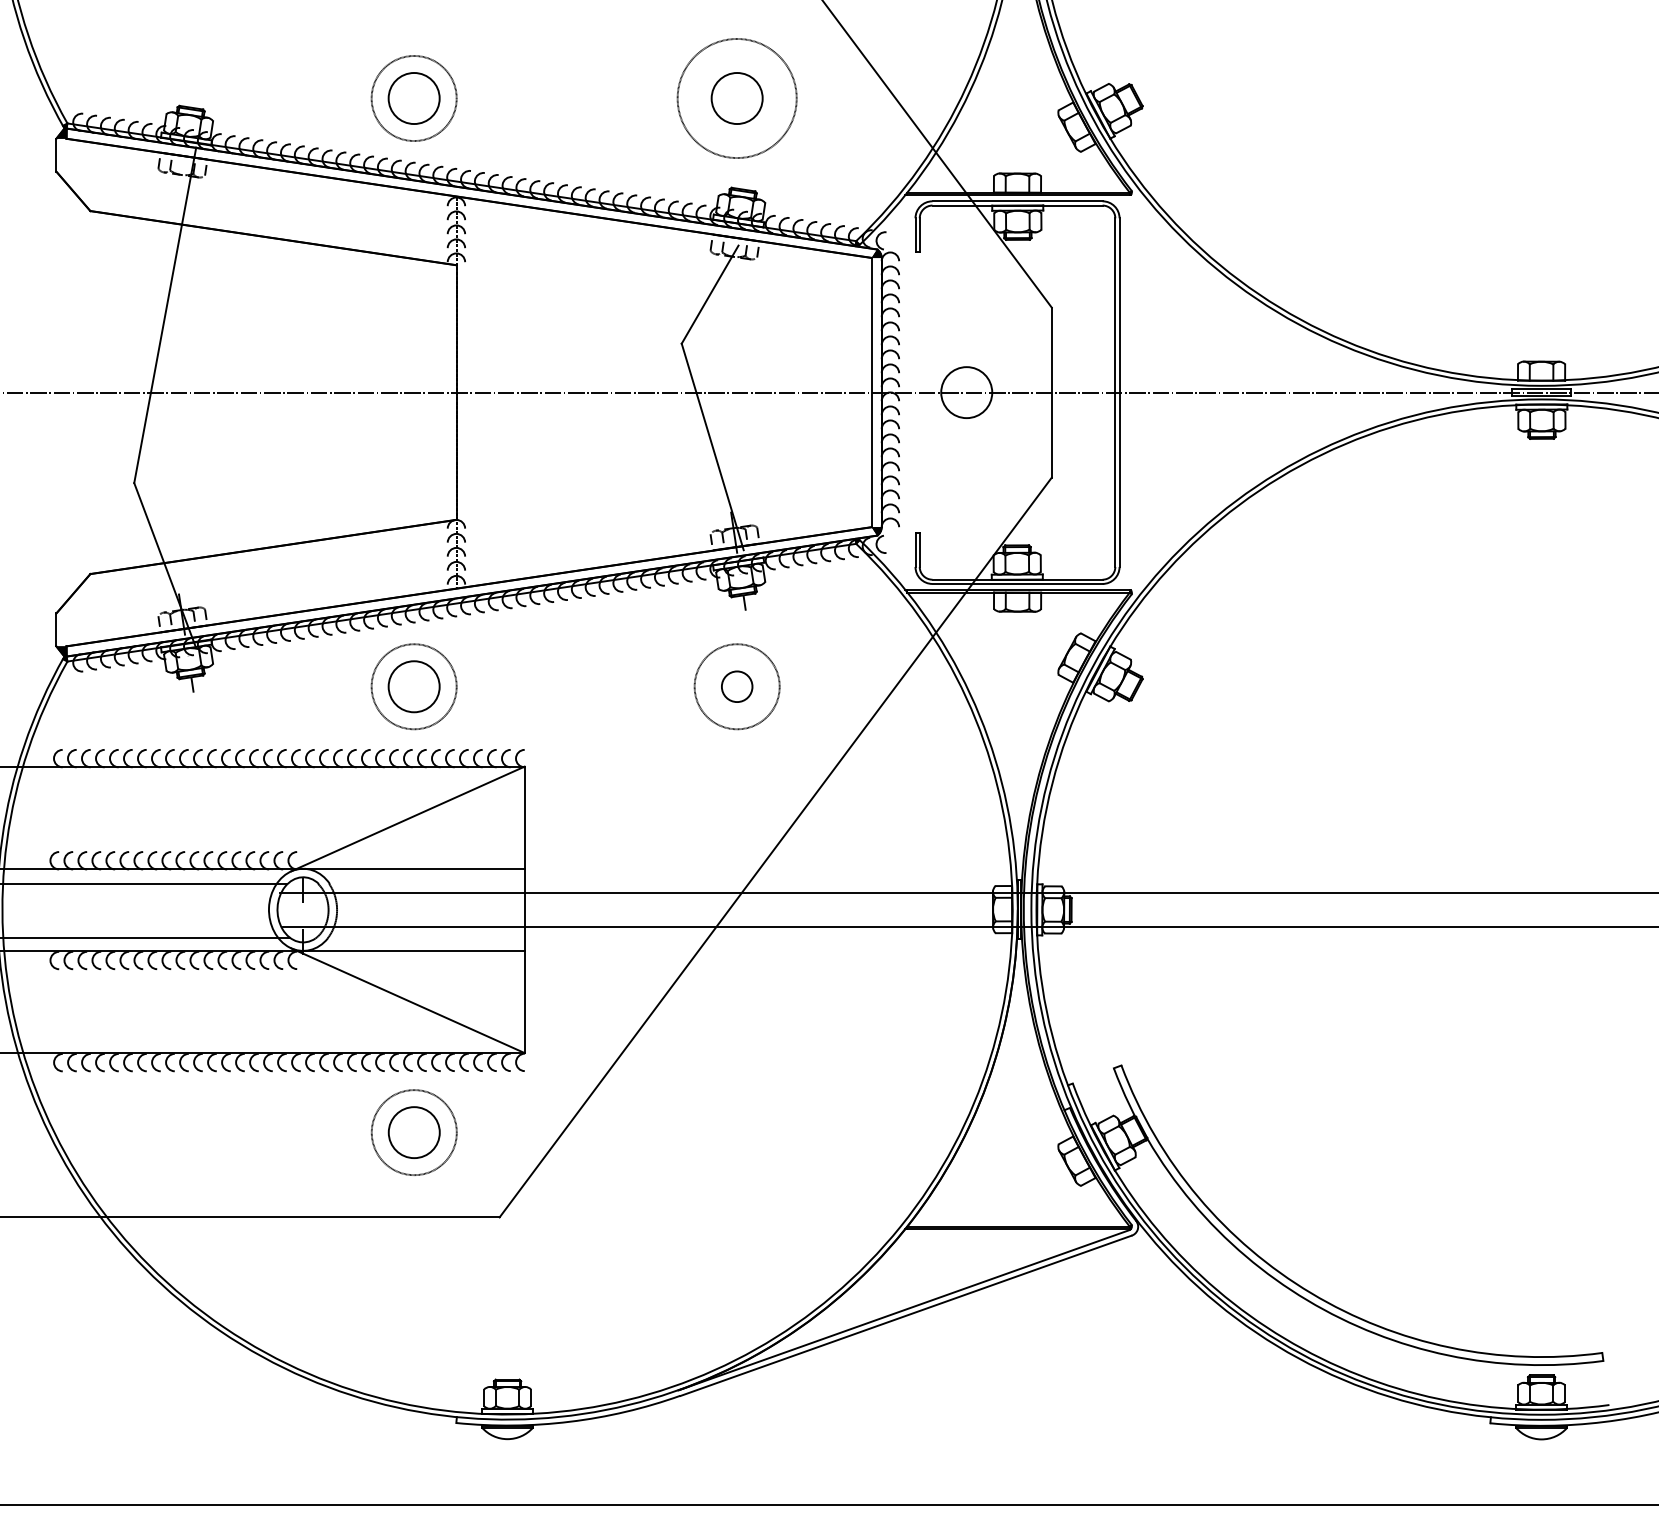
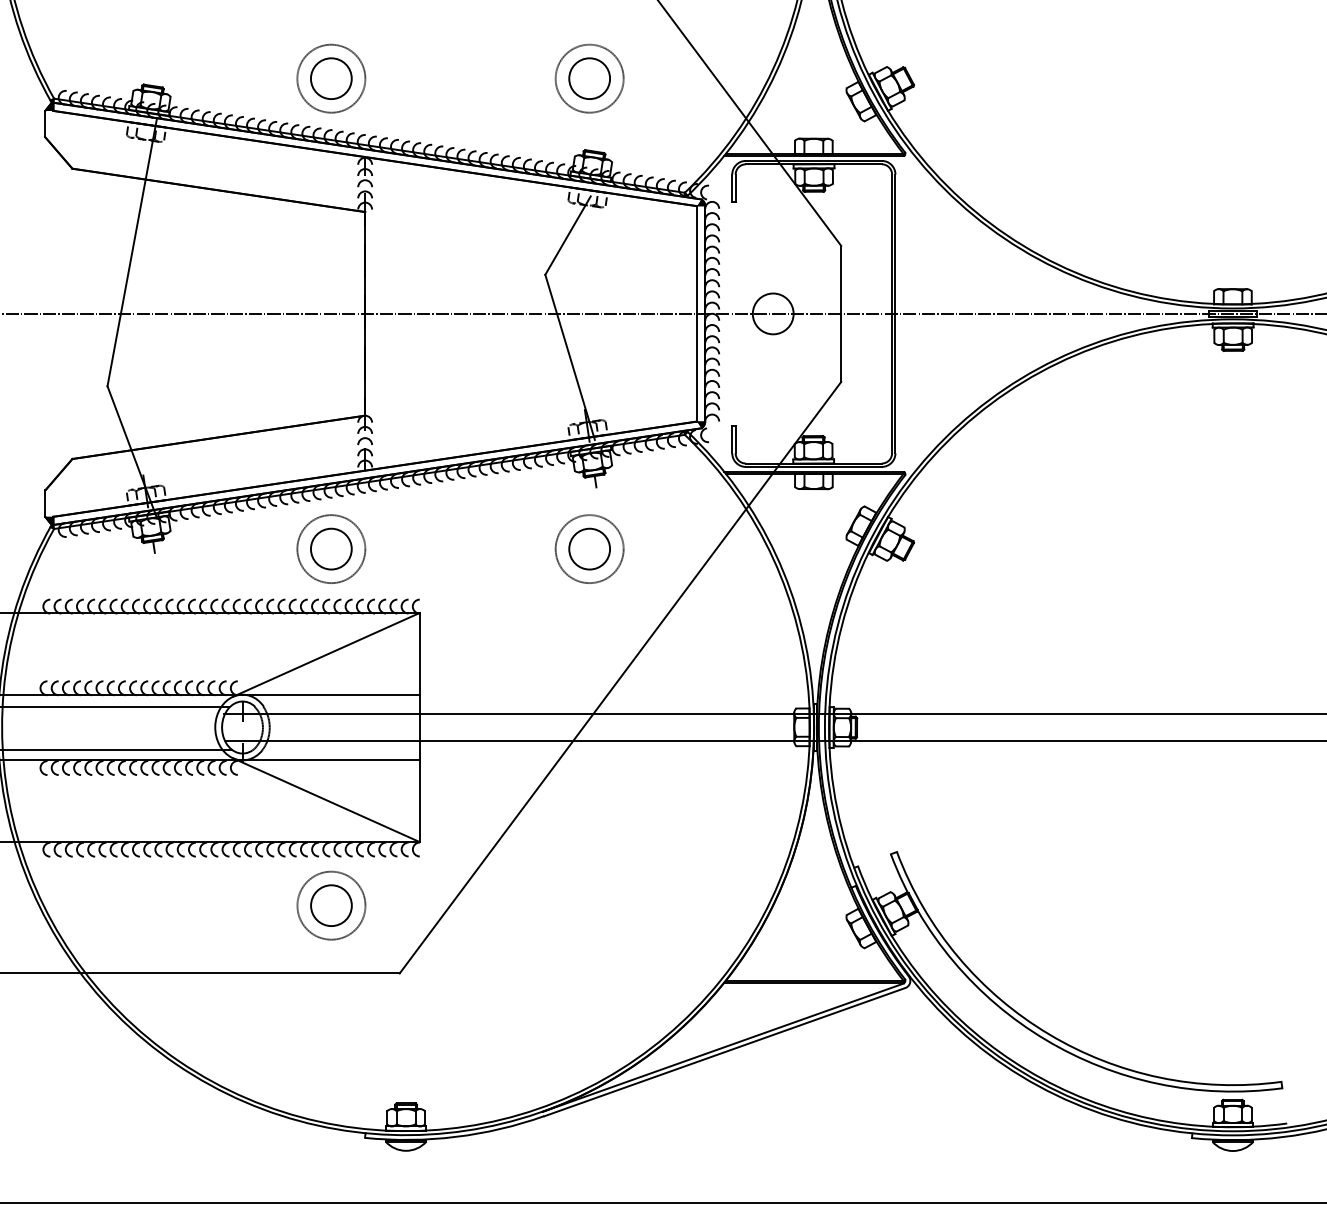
circle: (736, 98) -> (589, 78), size x0.71
circle: (736, 685) -> (589, 548), size x1.67

